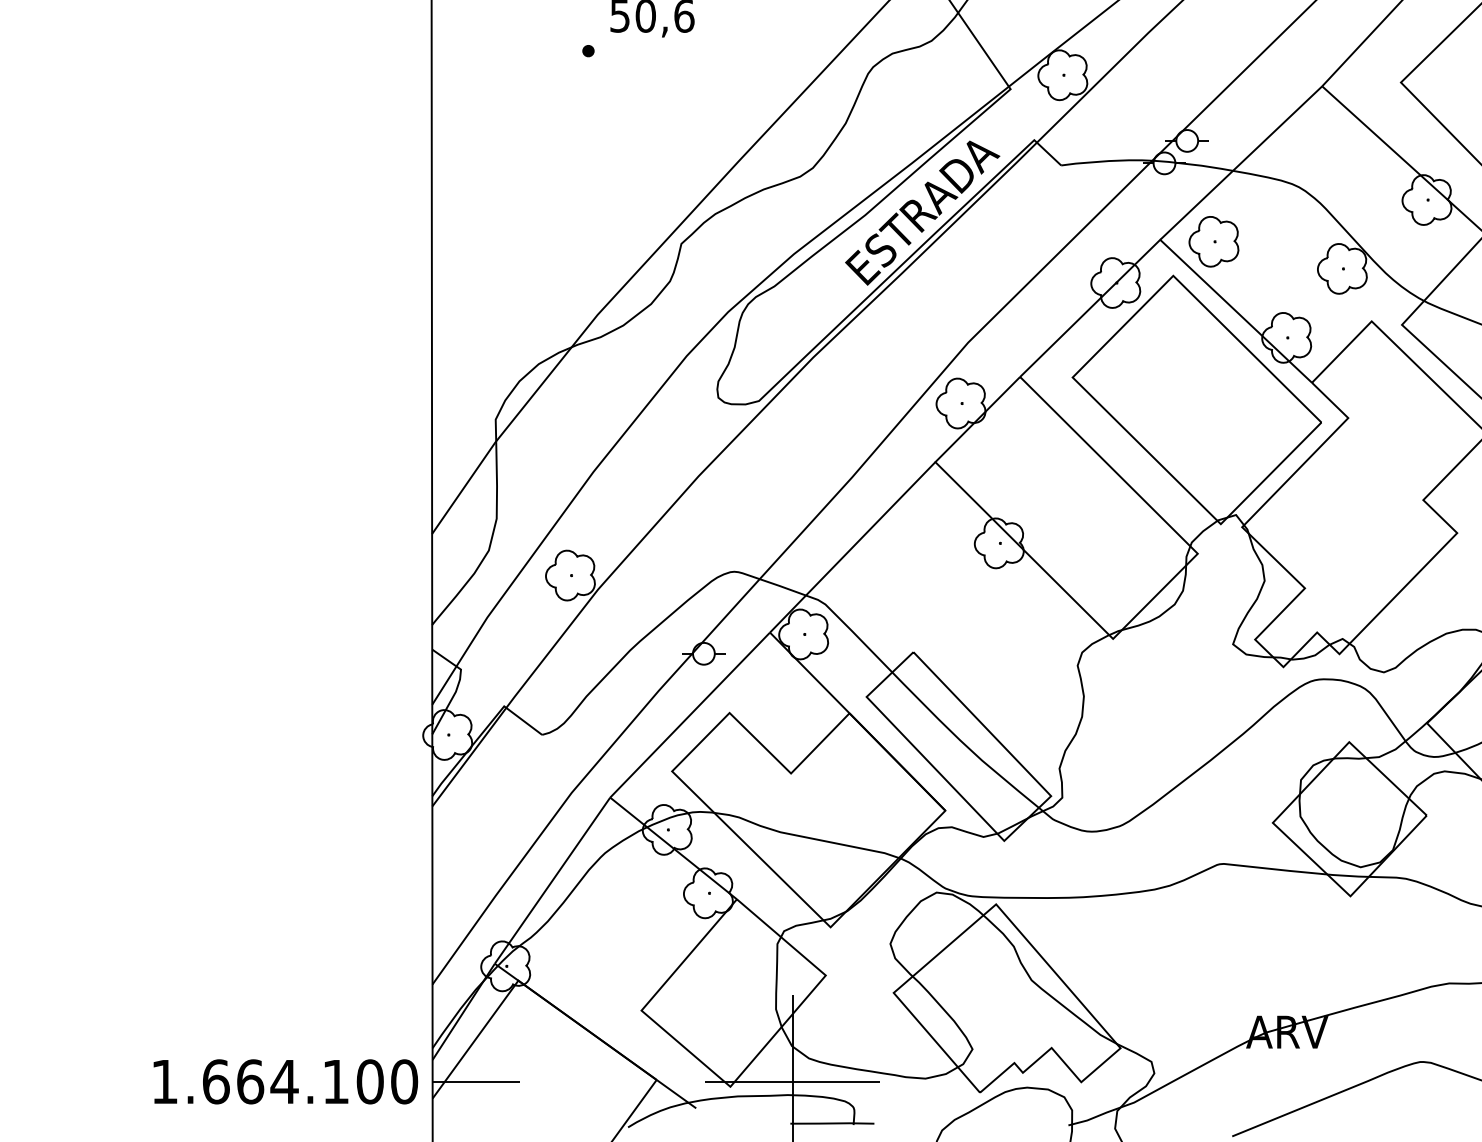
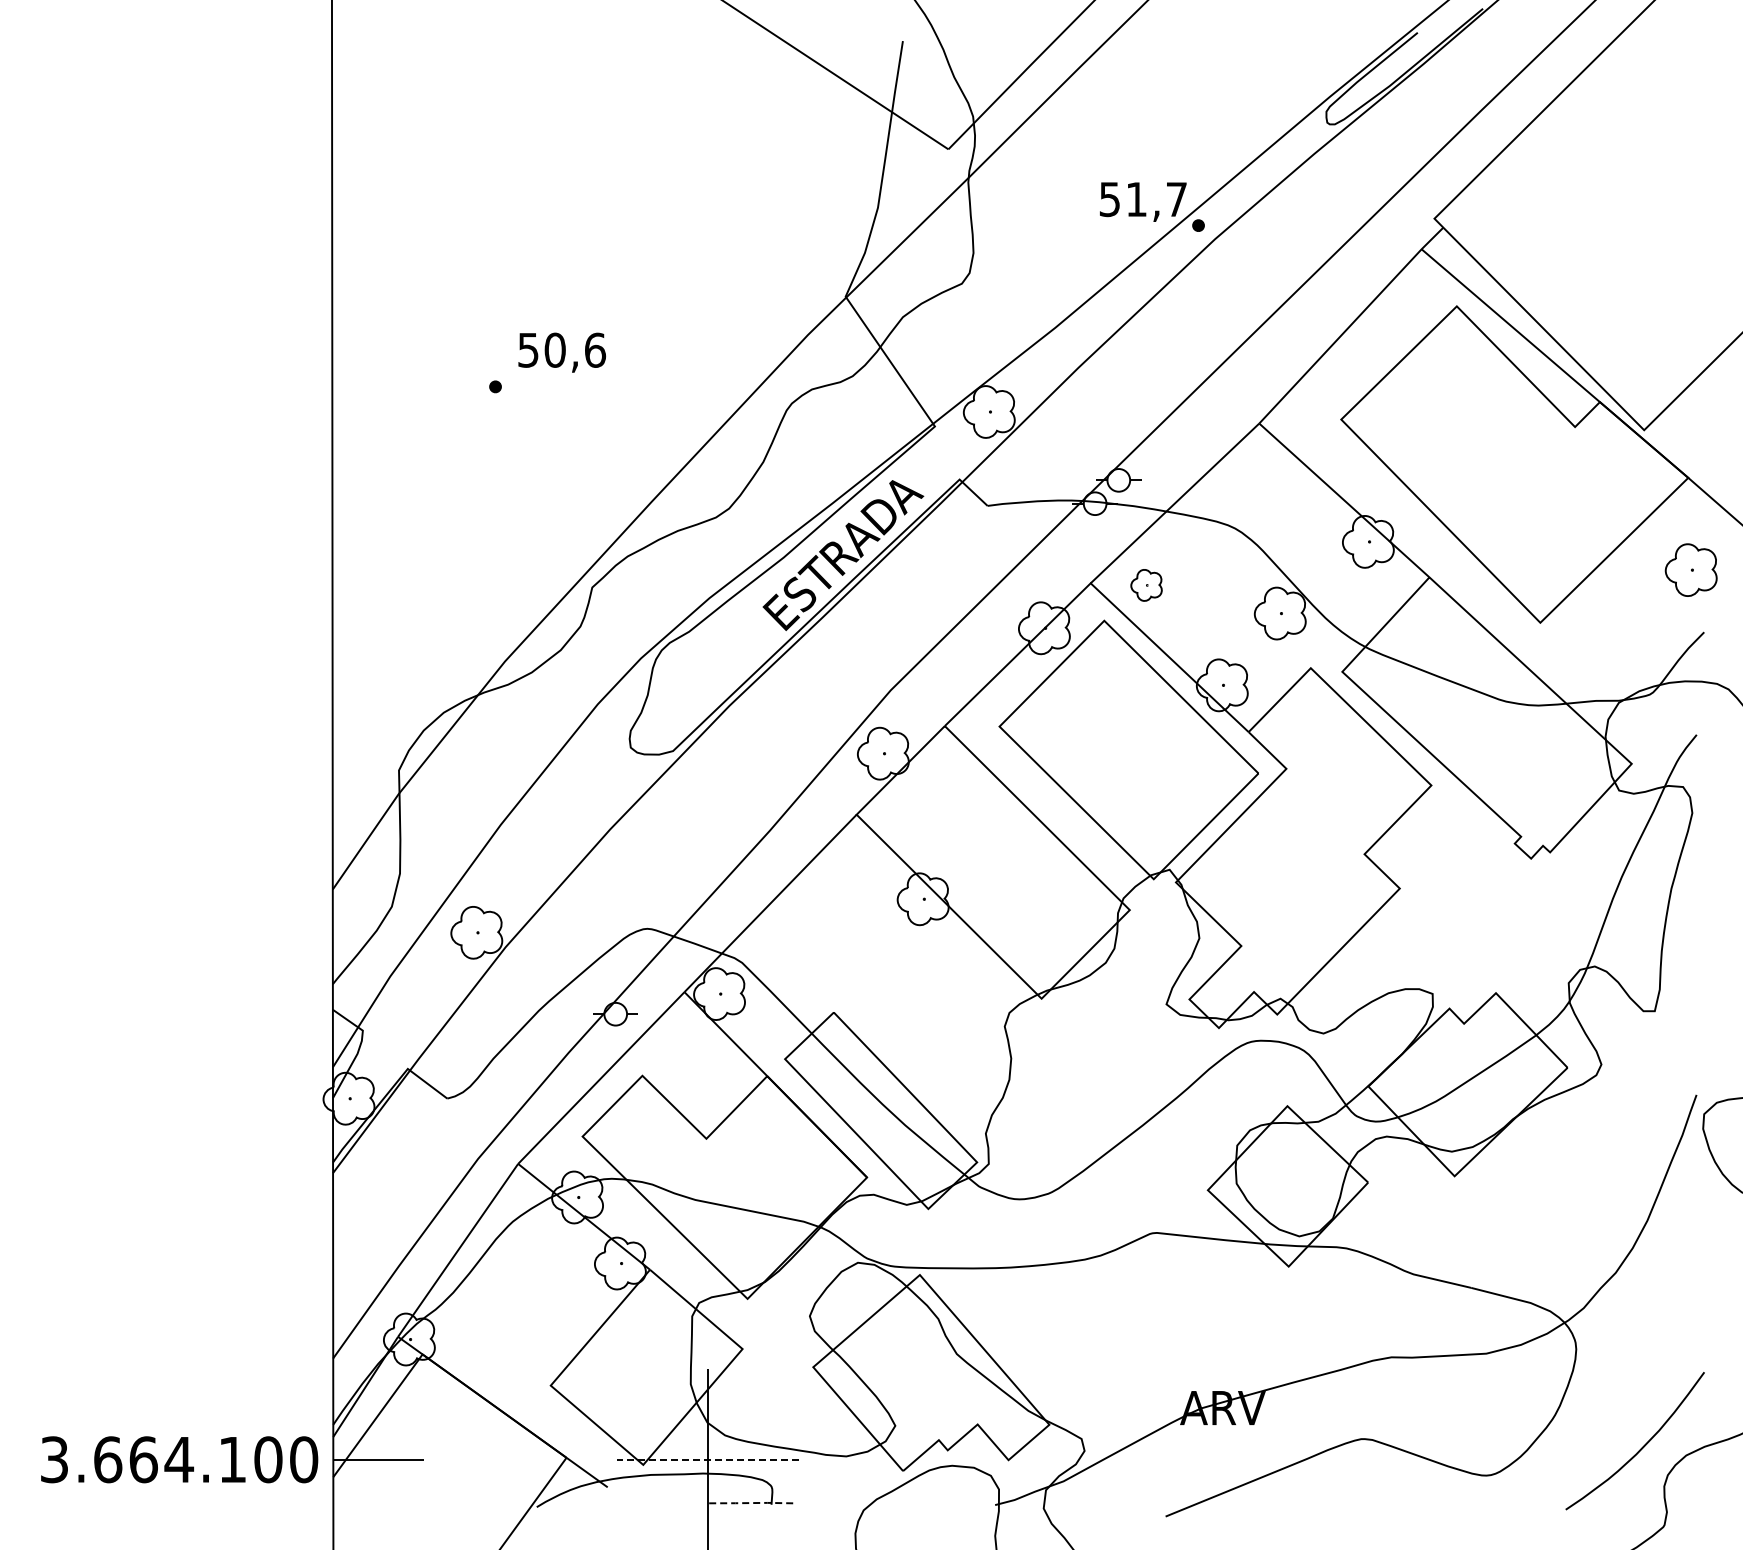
part: (1213, 241) -> (1146, 585), size x0.6
text: (164, 1081) -> (54, 1459), 1.664.100 -> 3.664.100
line: (793, 1081) -> (708, 1459), solid -> dashed
line: (832, 1123) -> (749, 1503), solid -> dashed

